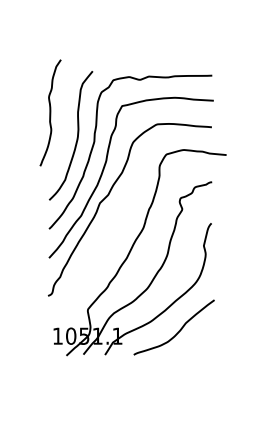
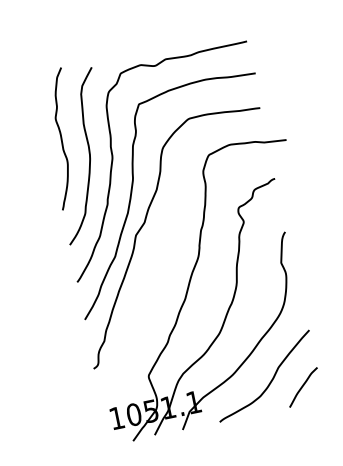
curve: (50, 112) -> (61, 138), moved
line: (201, 341) -> (303, 386), added

